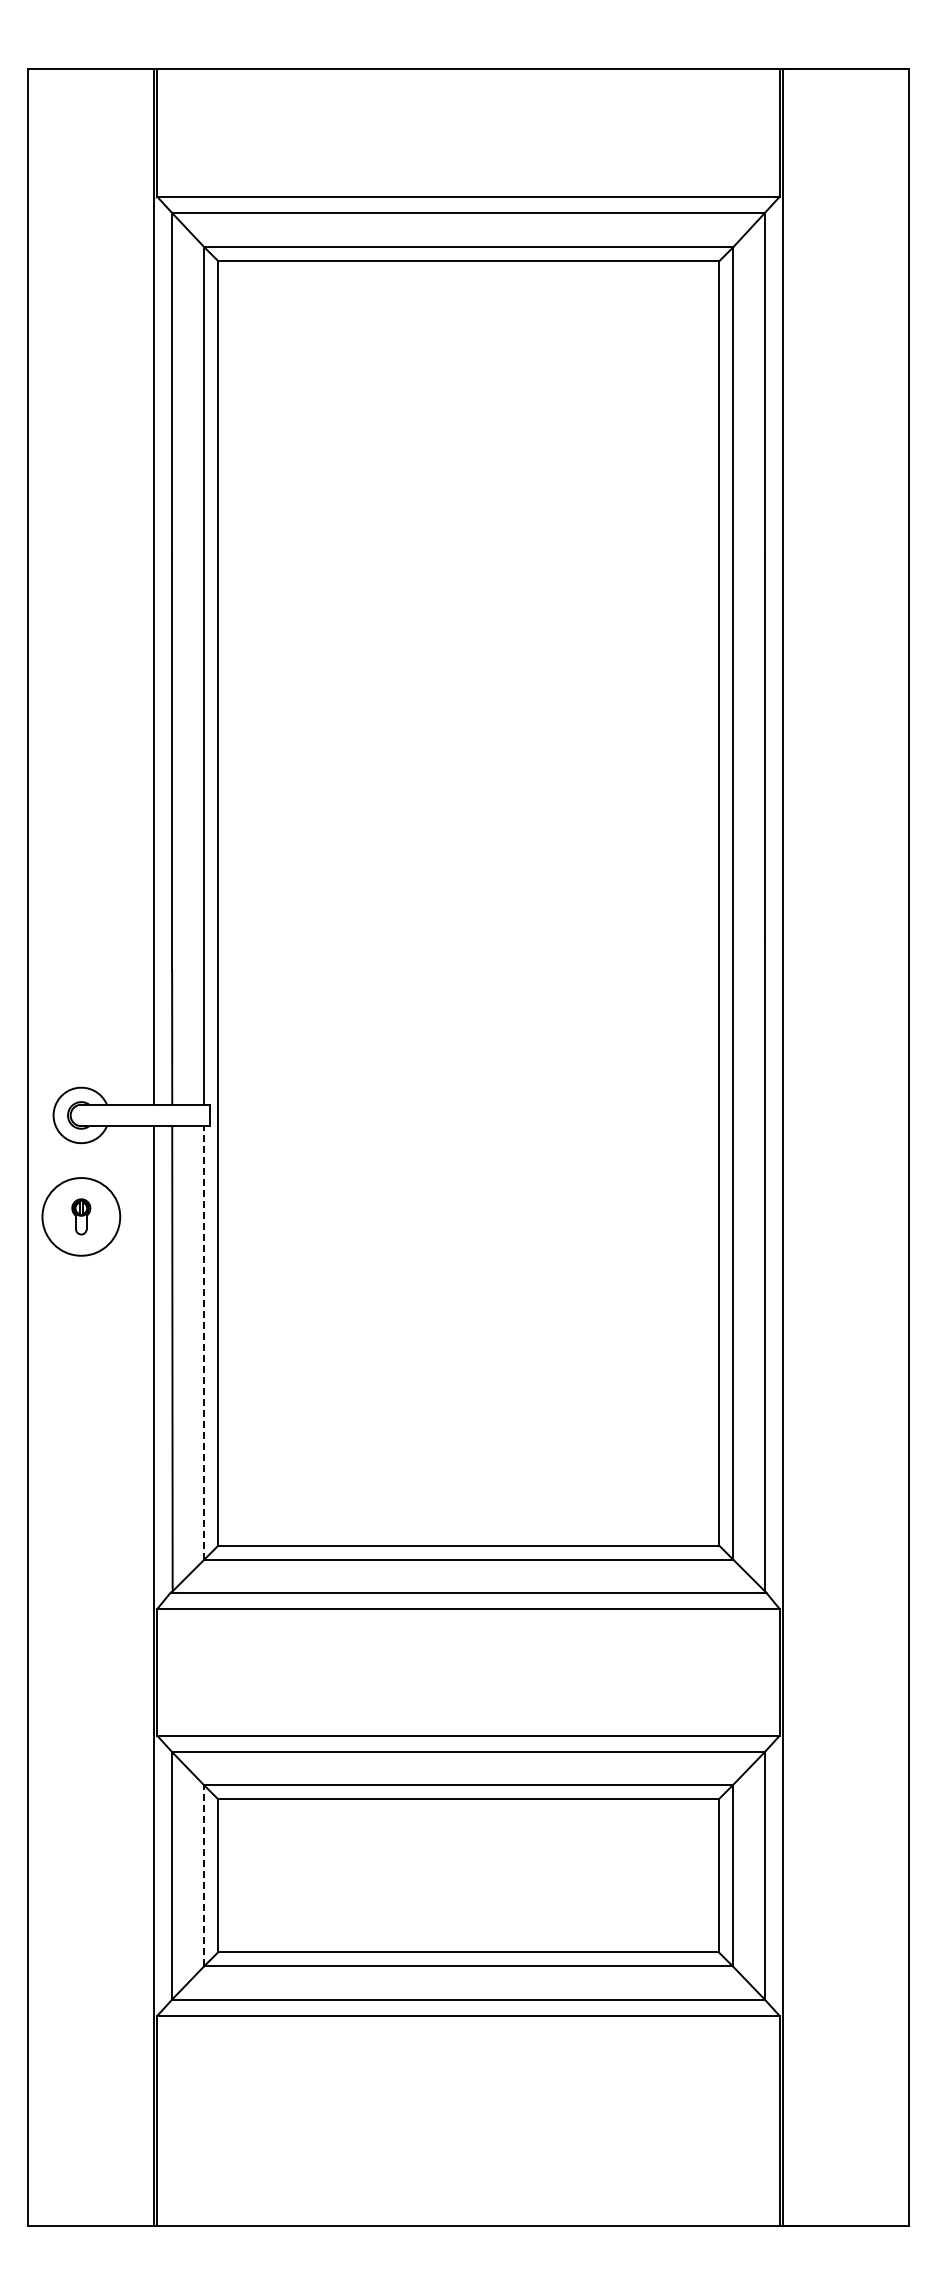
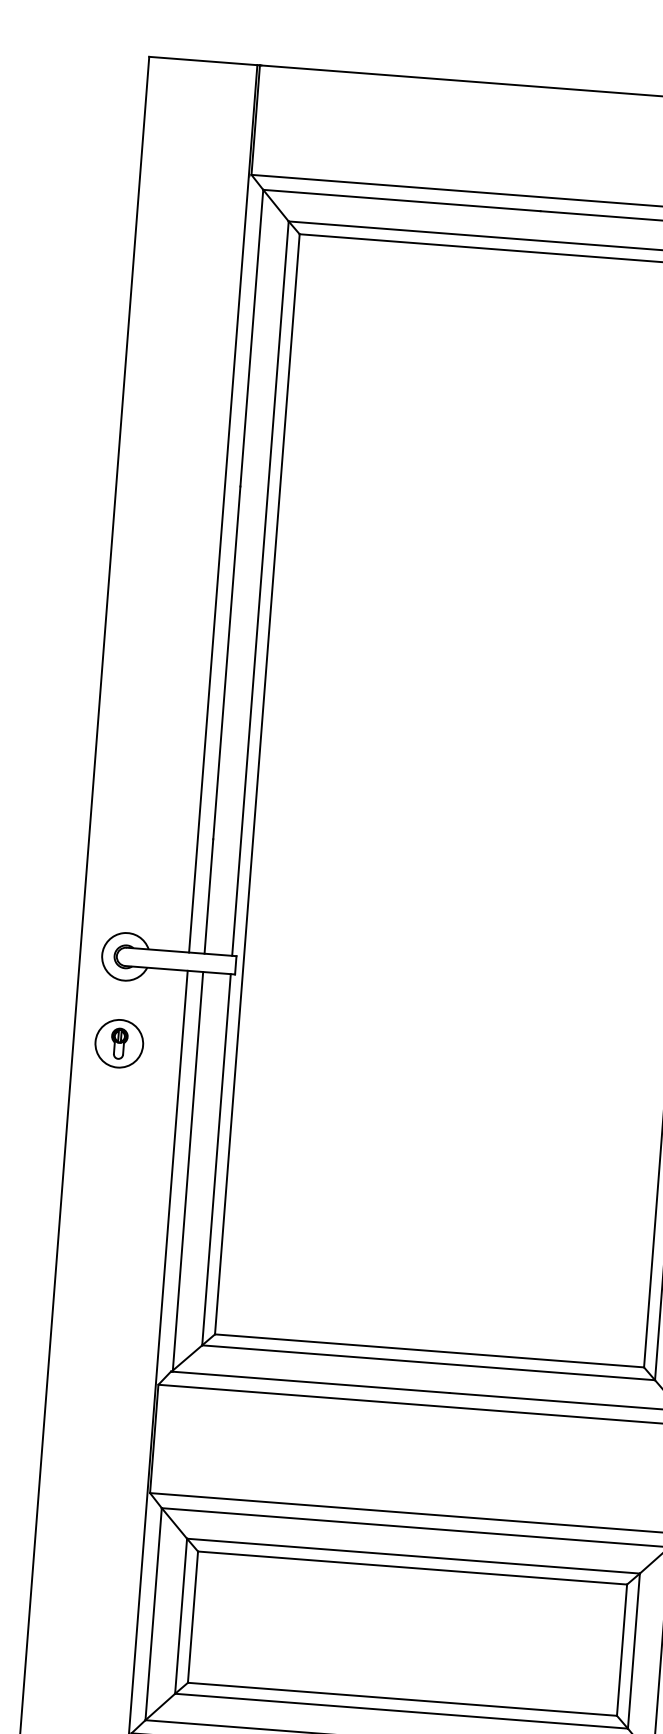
circle: (81, 1216) -> (119, 1043), size x0.71
line: (204, 1342) -> (216, 1159), dashed -> solid
line: (204, 1875) -> (181, 1616), dashed -> solid

